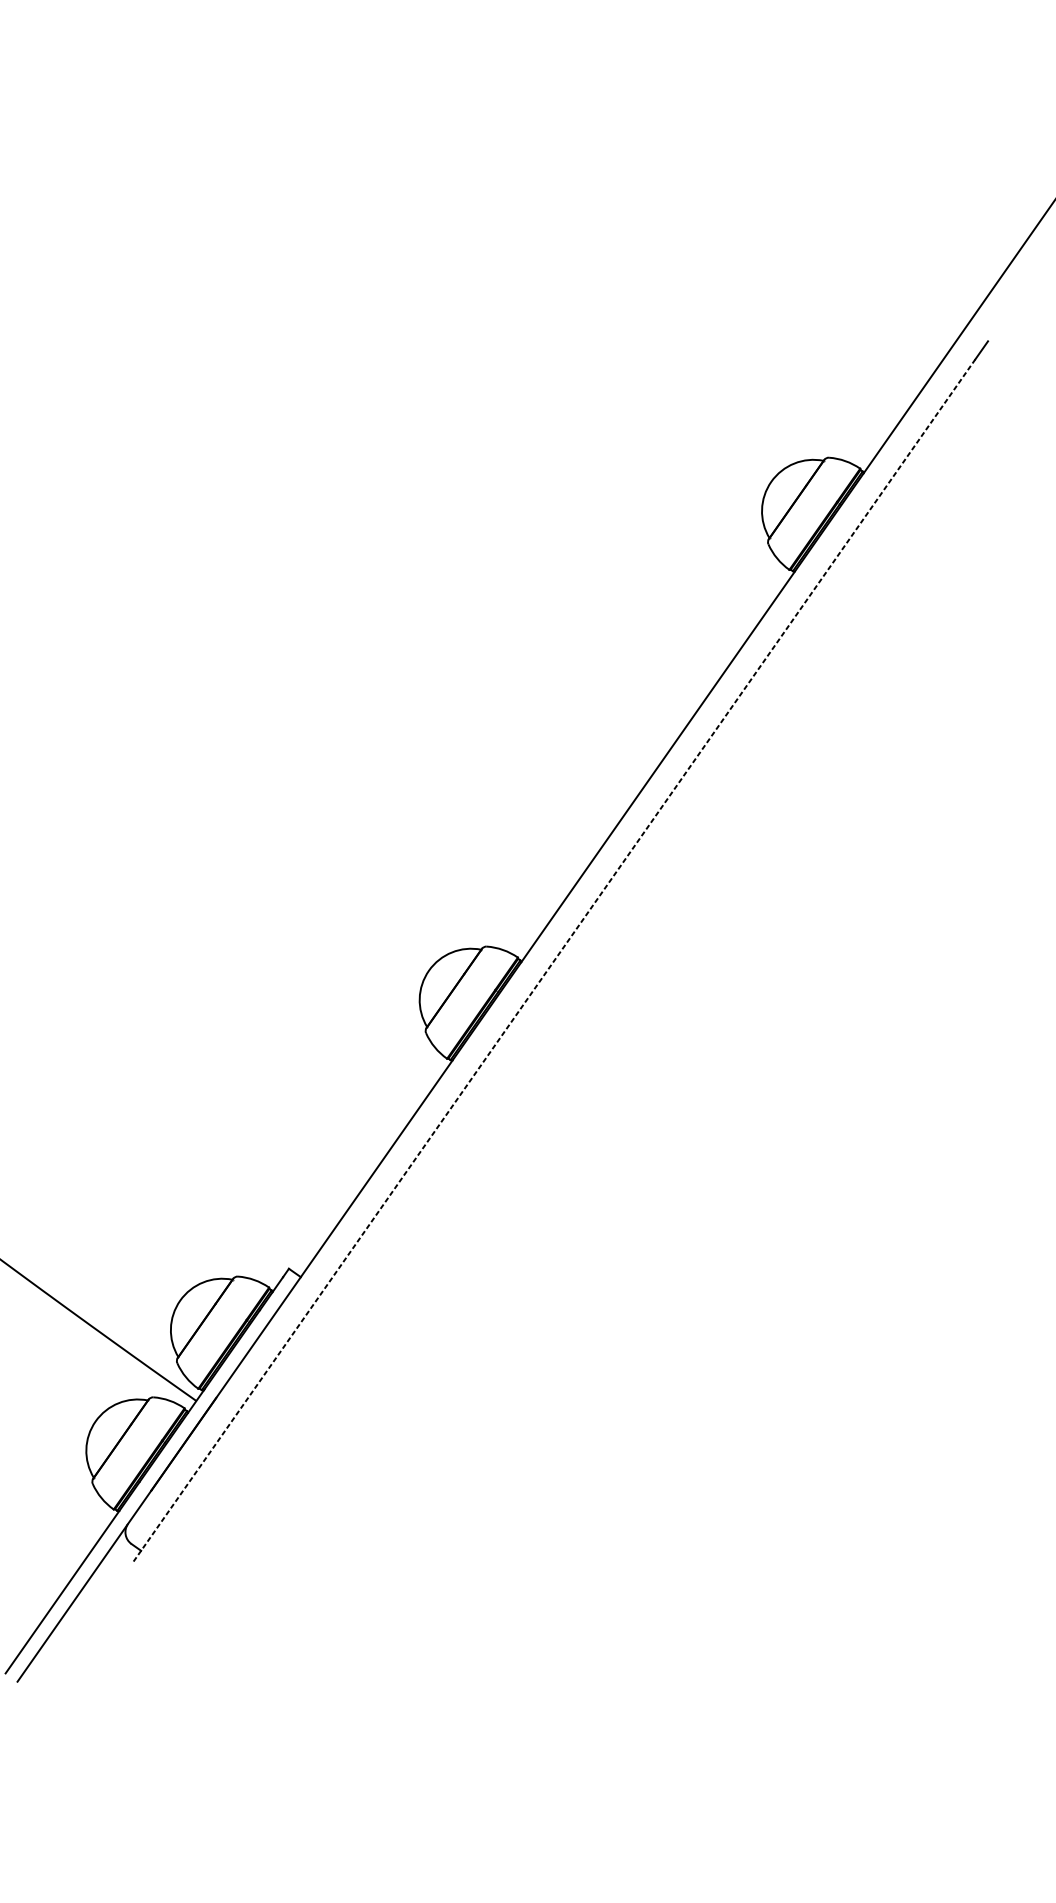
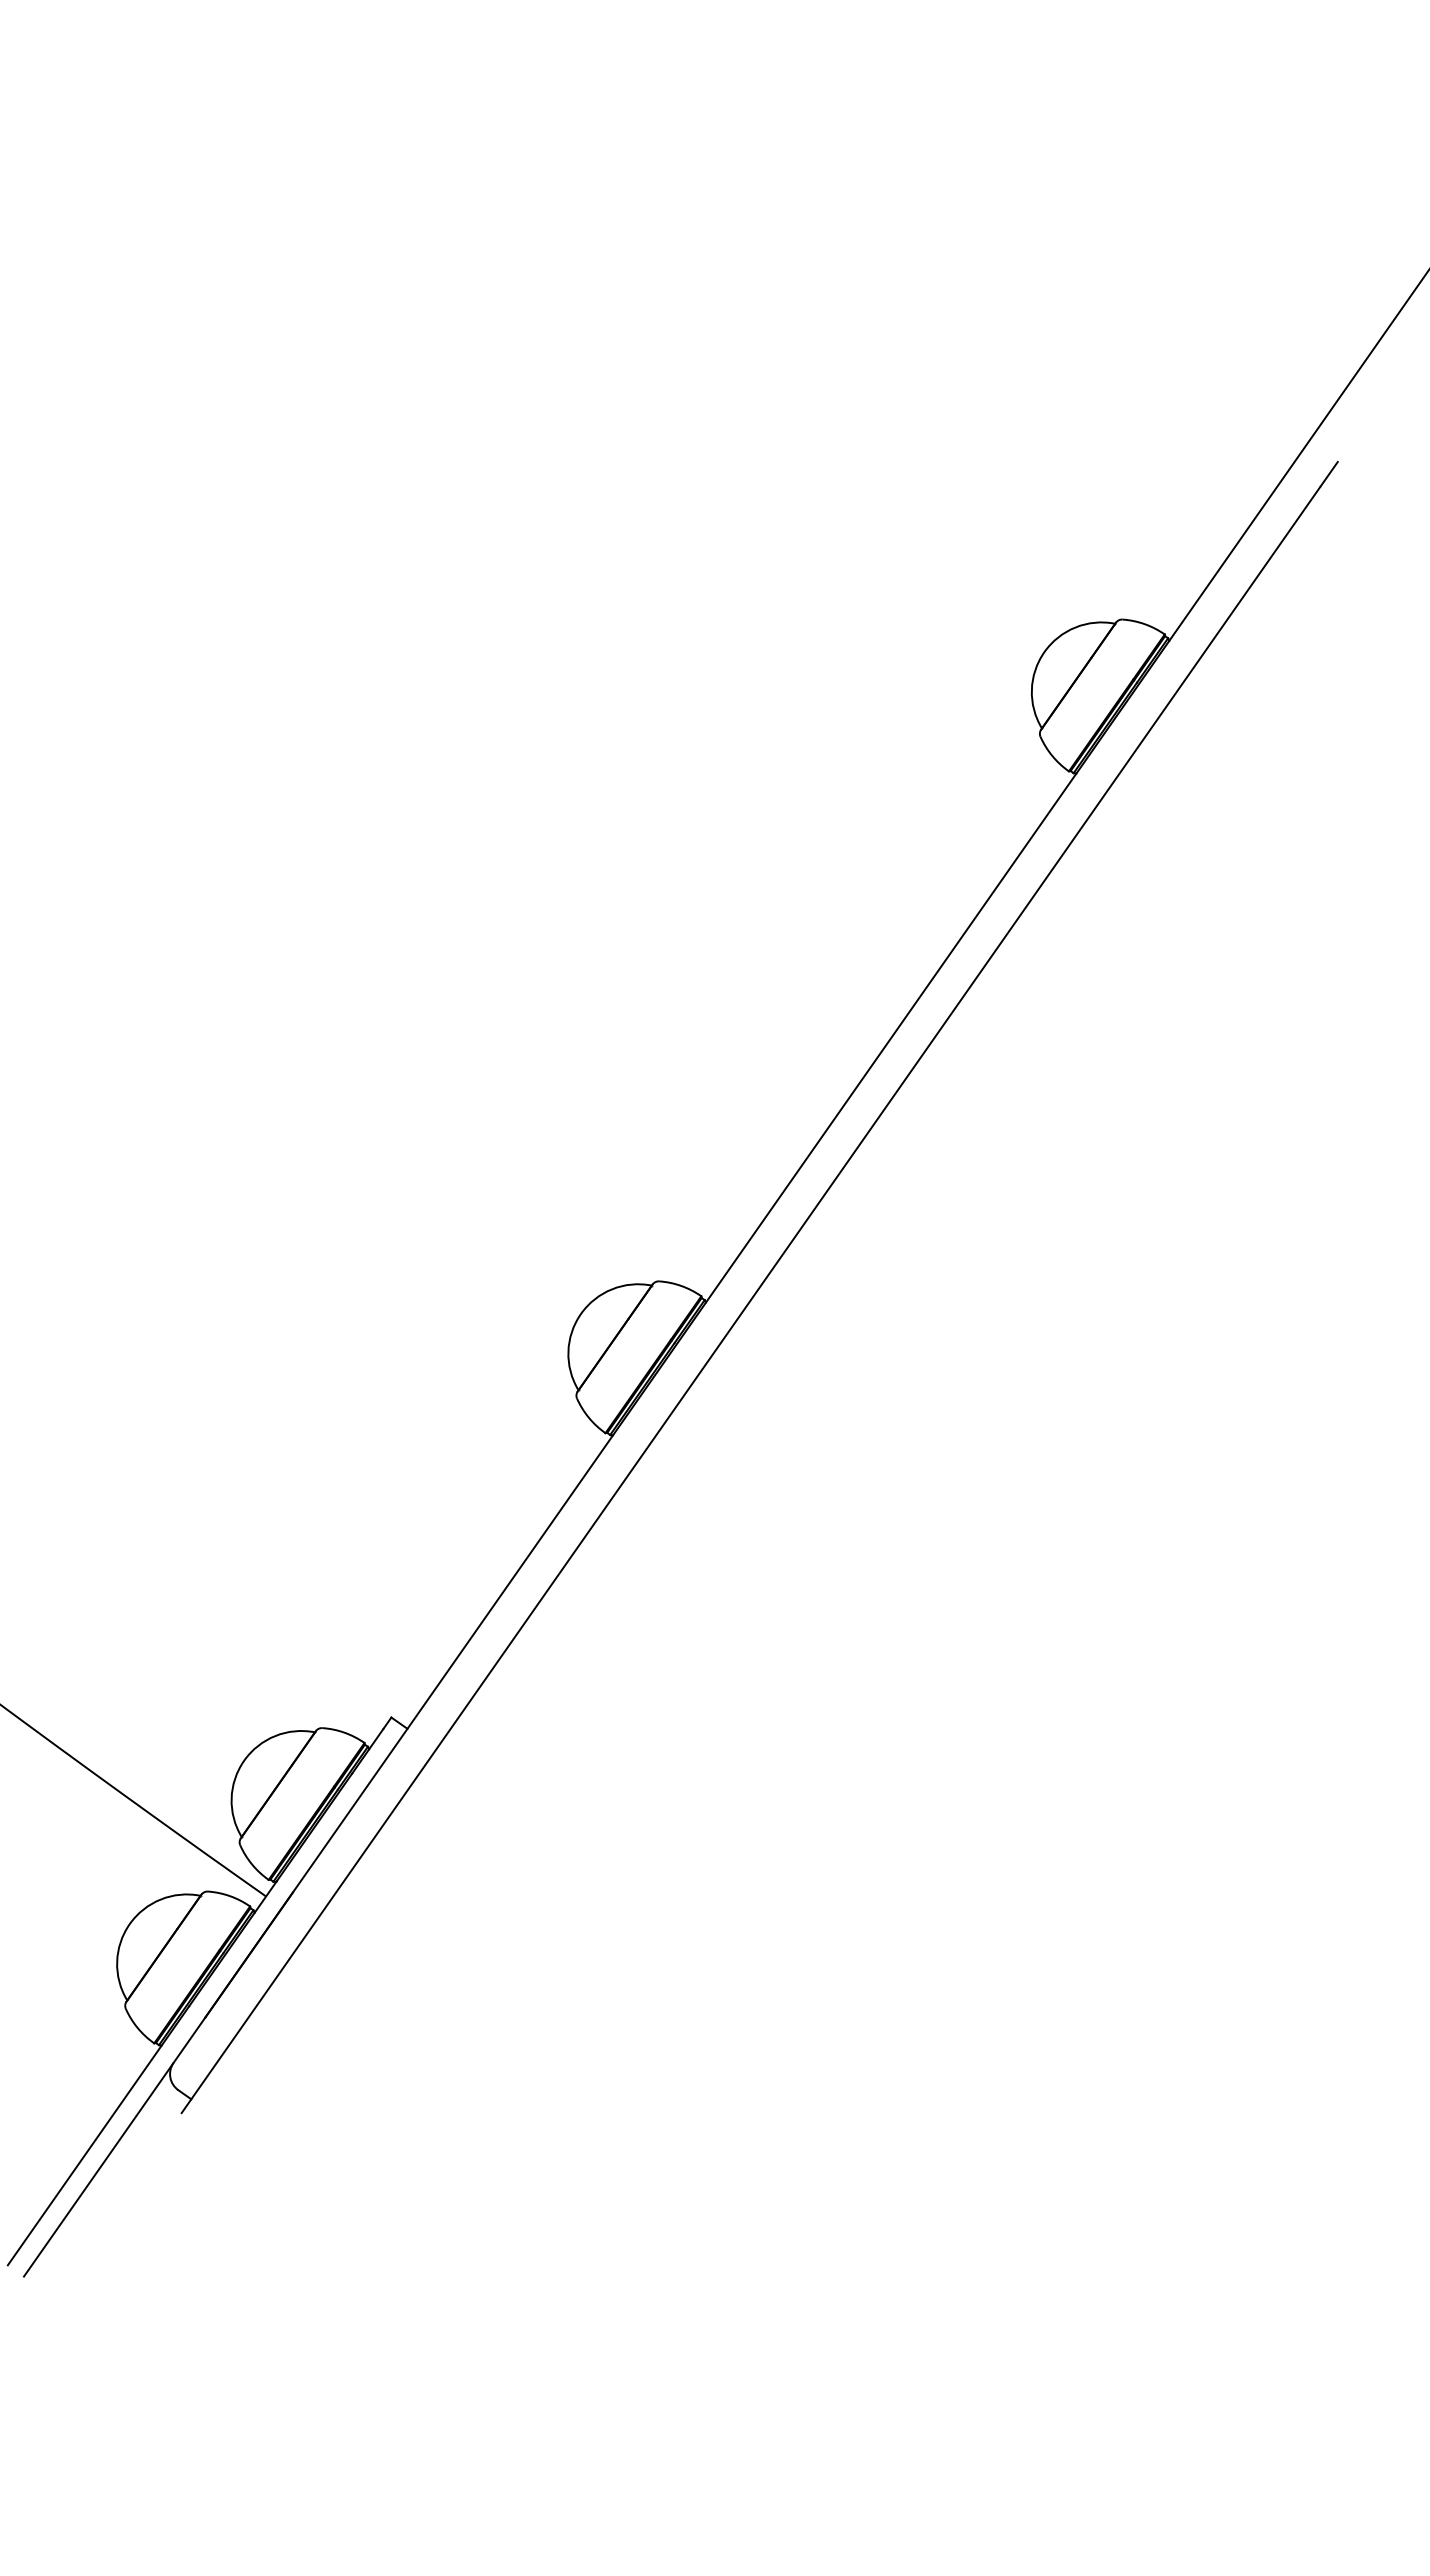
line: (554, 959) -> (751, 1299), dashed -> solid

